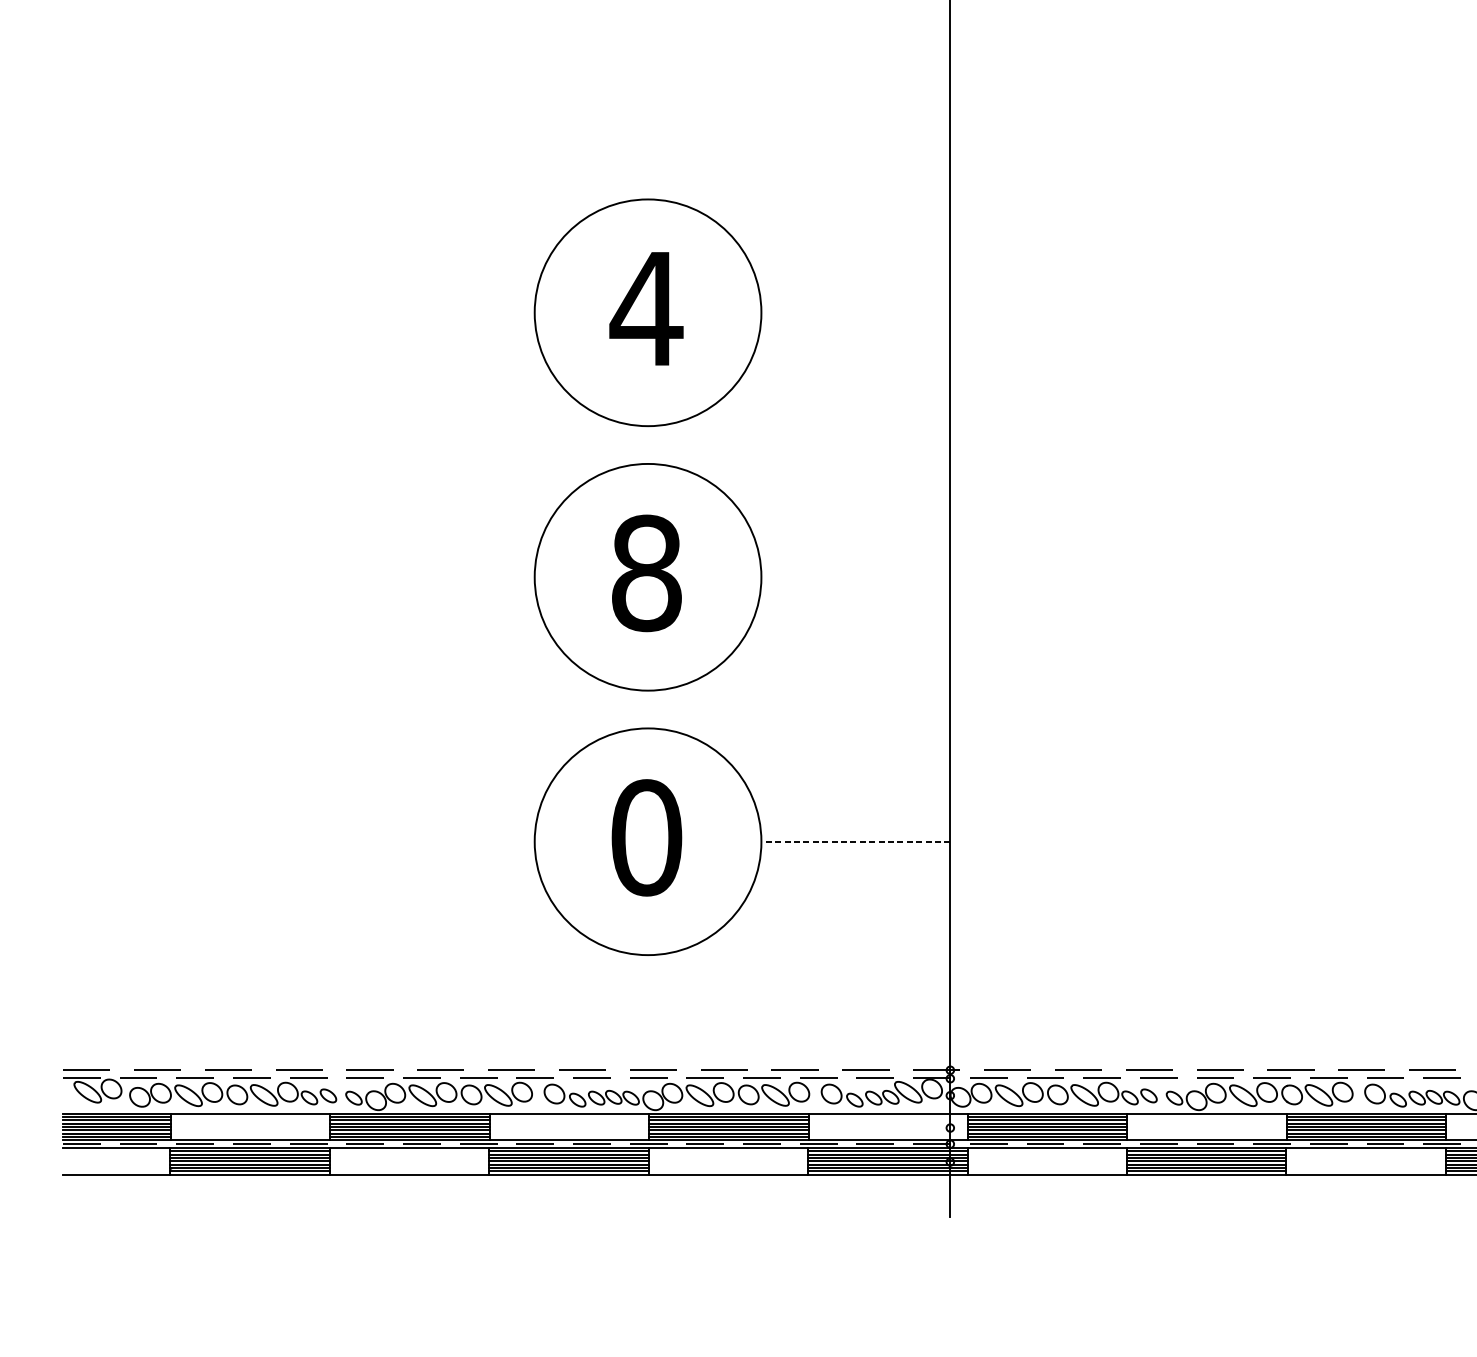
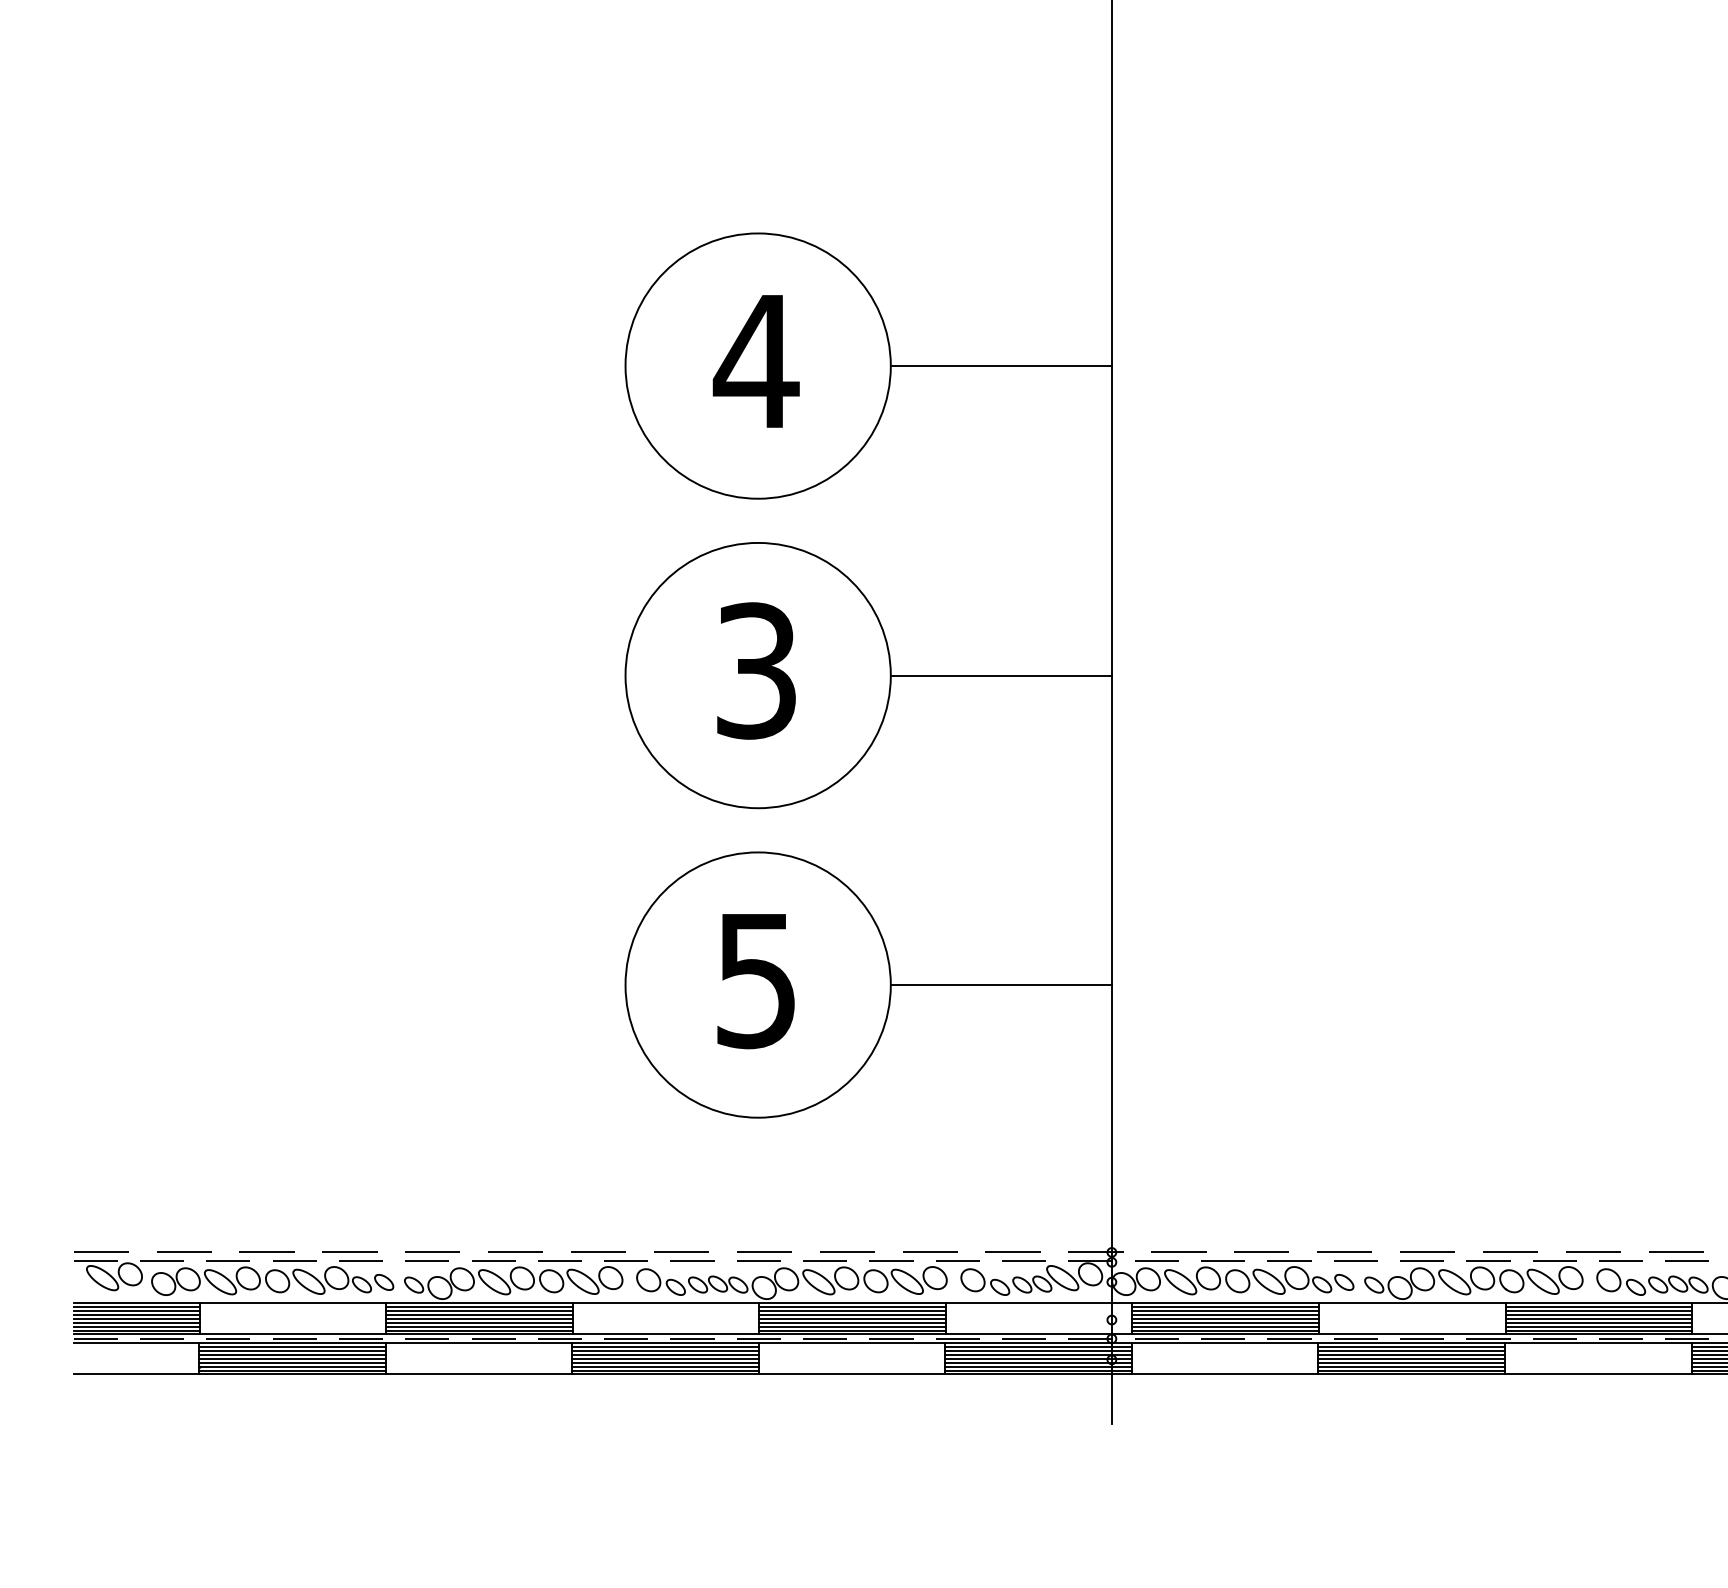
line: (855, 313) -> (1000, 366), added
text: (646, 572) -> (756, 670), 8 -> 3
line: (855, 577) -> (1000, 675), added
text: (646, 837) -> (756, 980), 0 -> 5
line: (856, 842) -> (1001, 985), dashed -> solid

